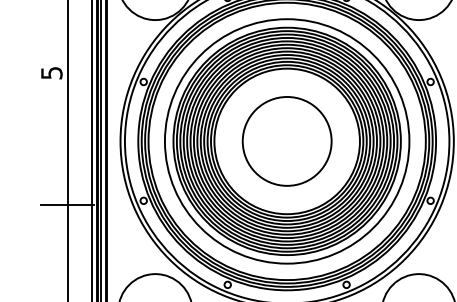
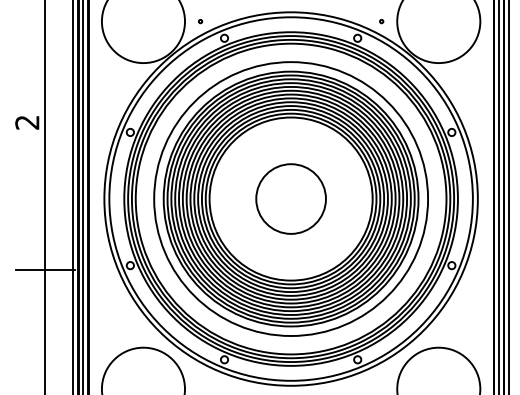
text: (51, 73) -> (27, 122), 5 -> 2
circle: (286, 140) -> (290, 198), size x0.7

